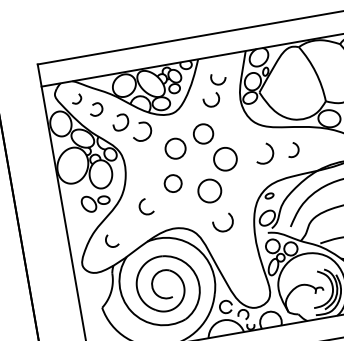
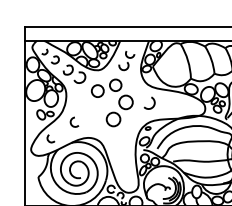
arc: (295, 147) -> (168, 102), removed
circle: (172, 183) -> (92, 111), removed
arc: (217, 227) -> (114, 141), removed

